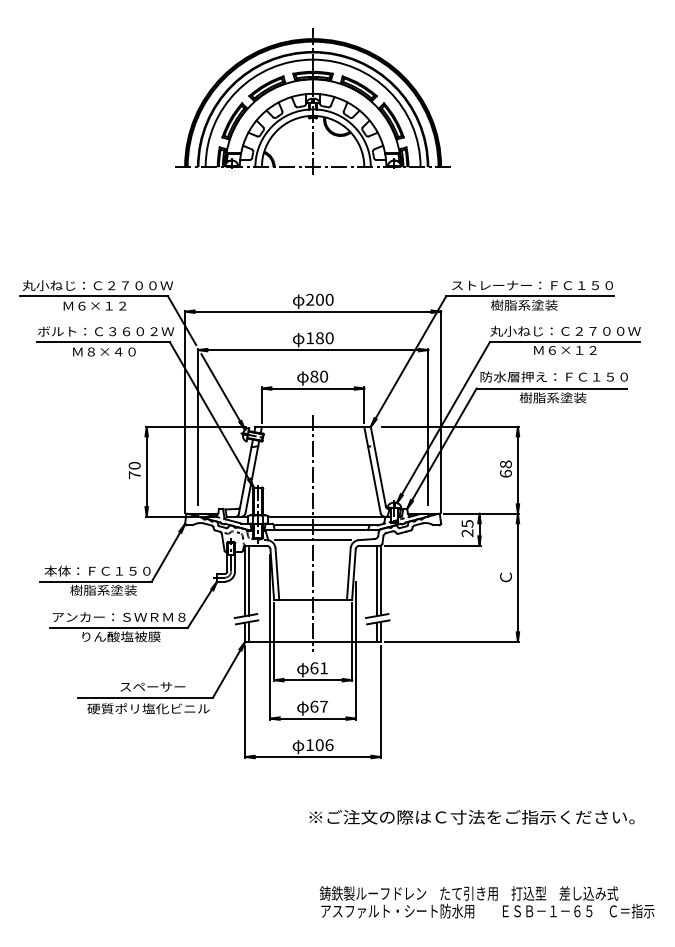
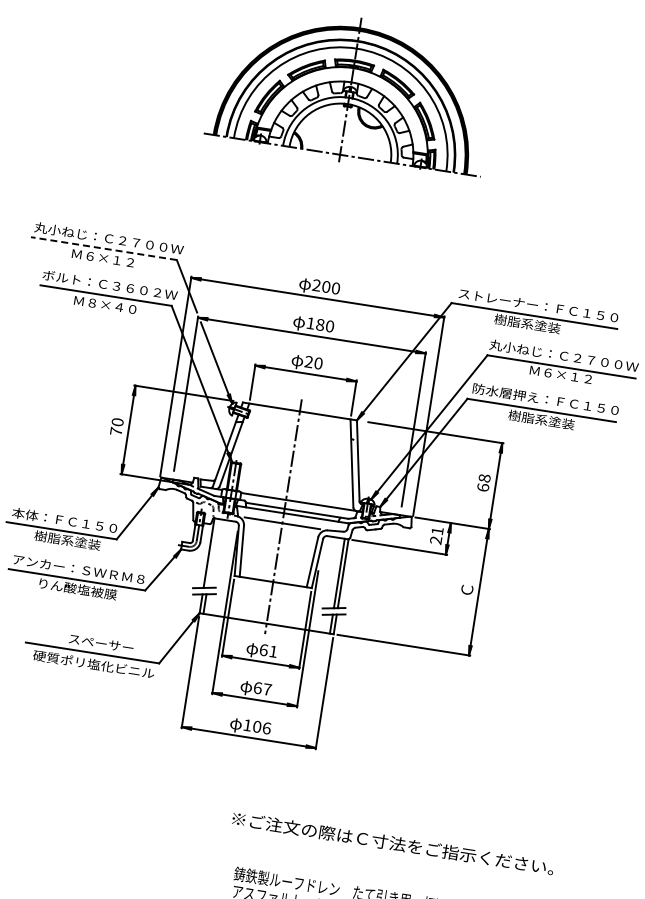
line: (94, 296) -> (104, 248), solid -> dashed
text: (314, 376) -> (309, 361), 80 -> 20
text: (467, 523) -> (437, 530), 25 -> 21
line: (249, 580) -> (213, 553), removed
text: (471, 817) -> (392, 843), moved

